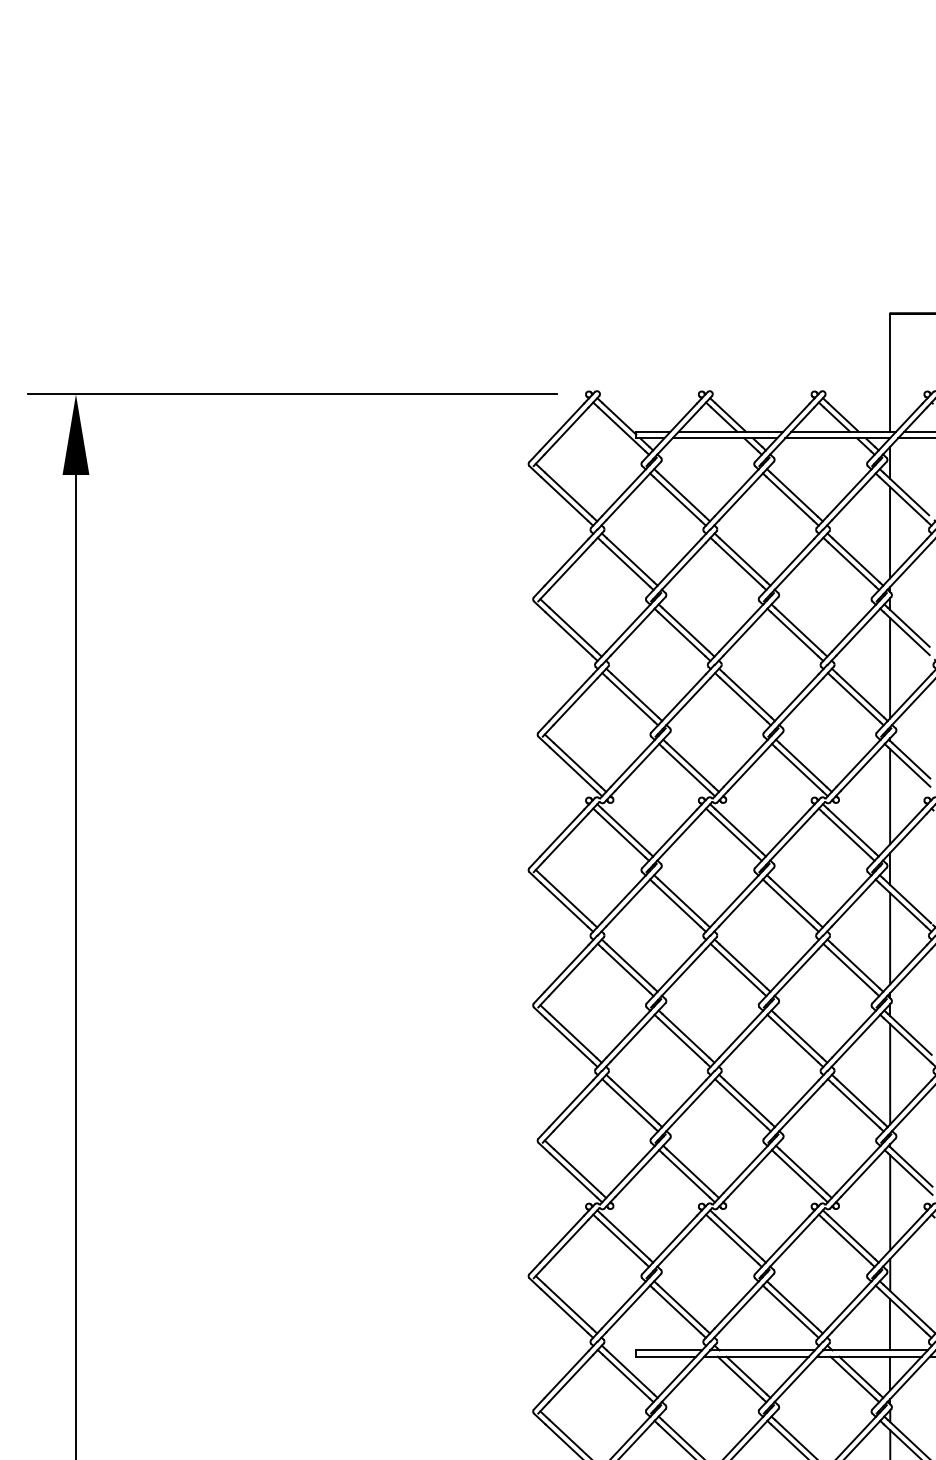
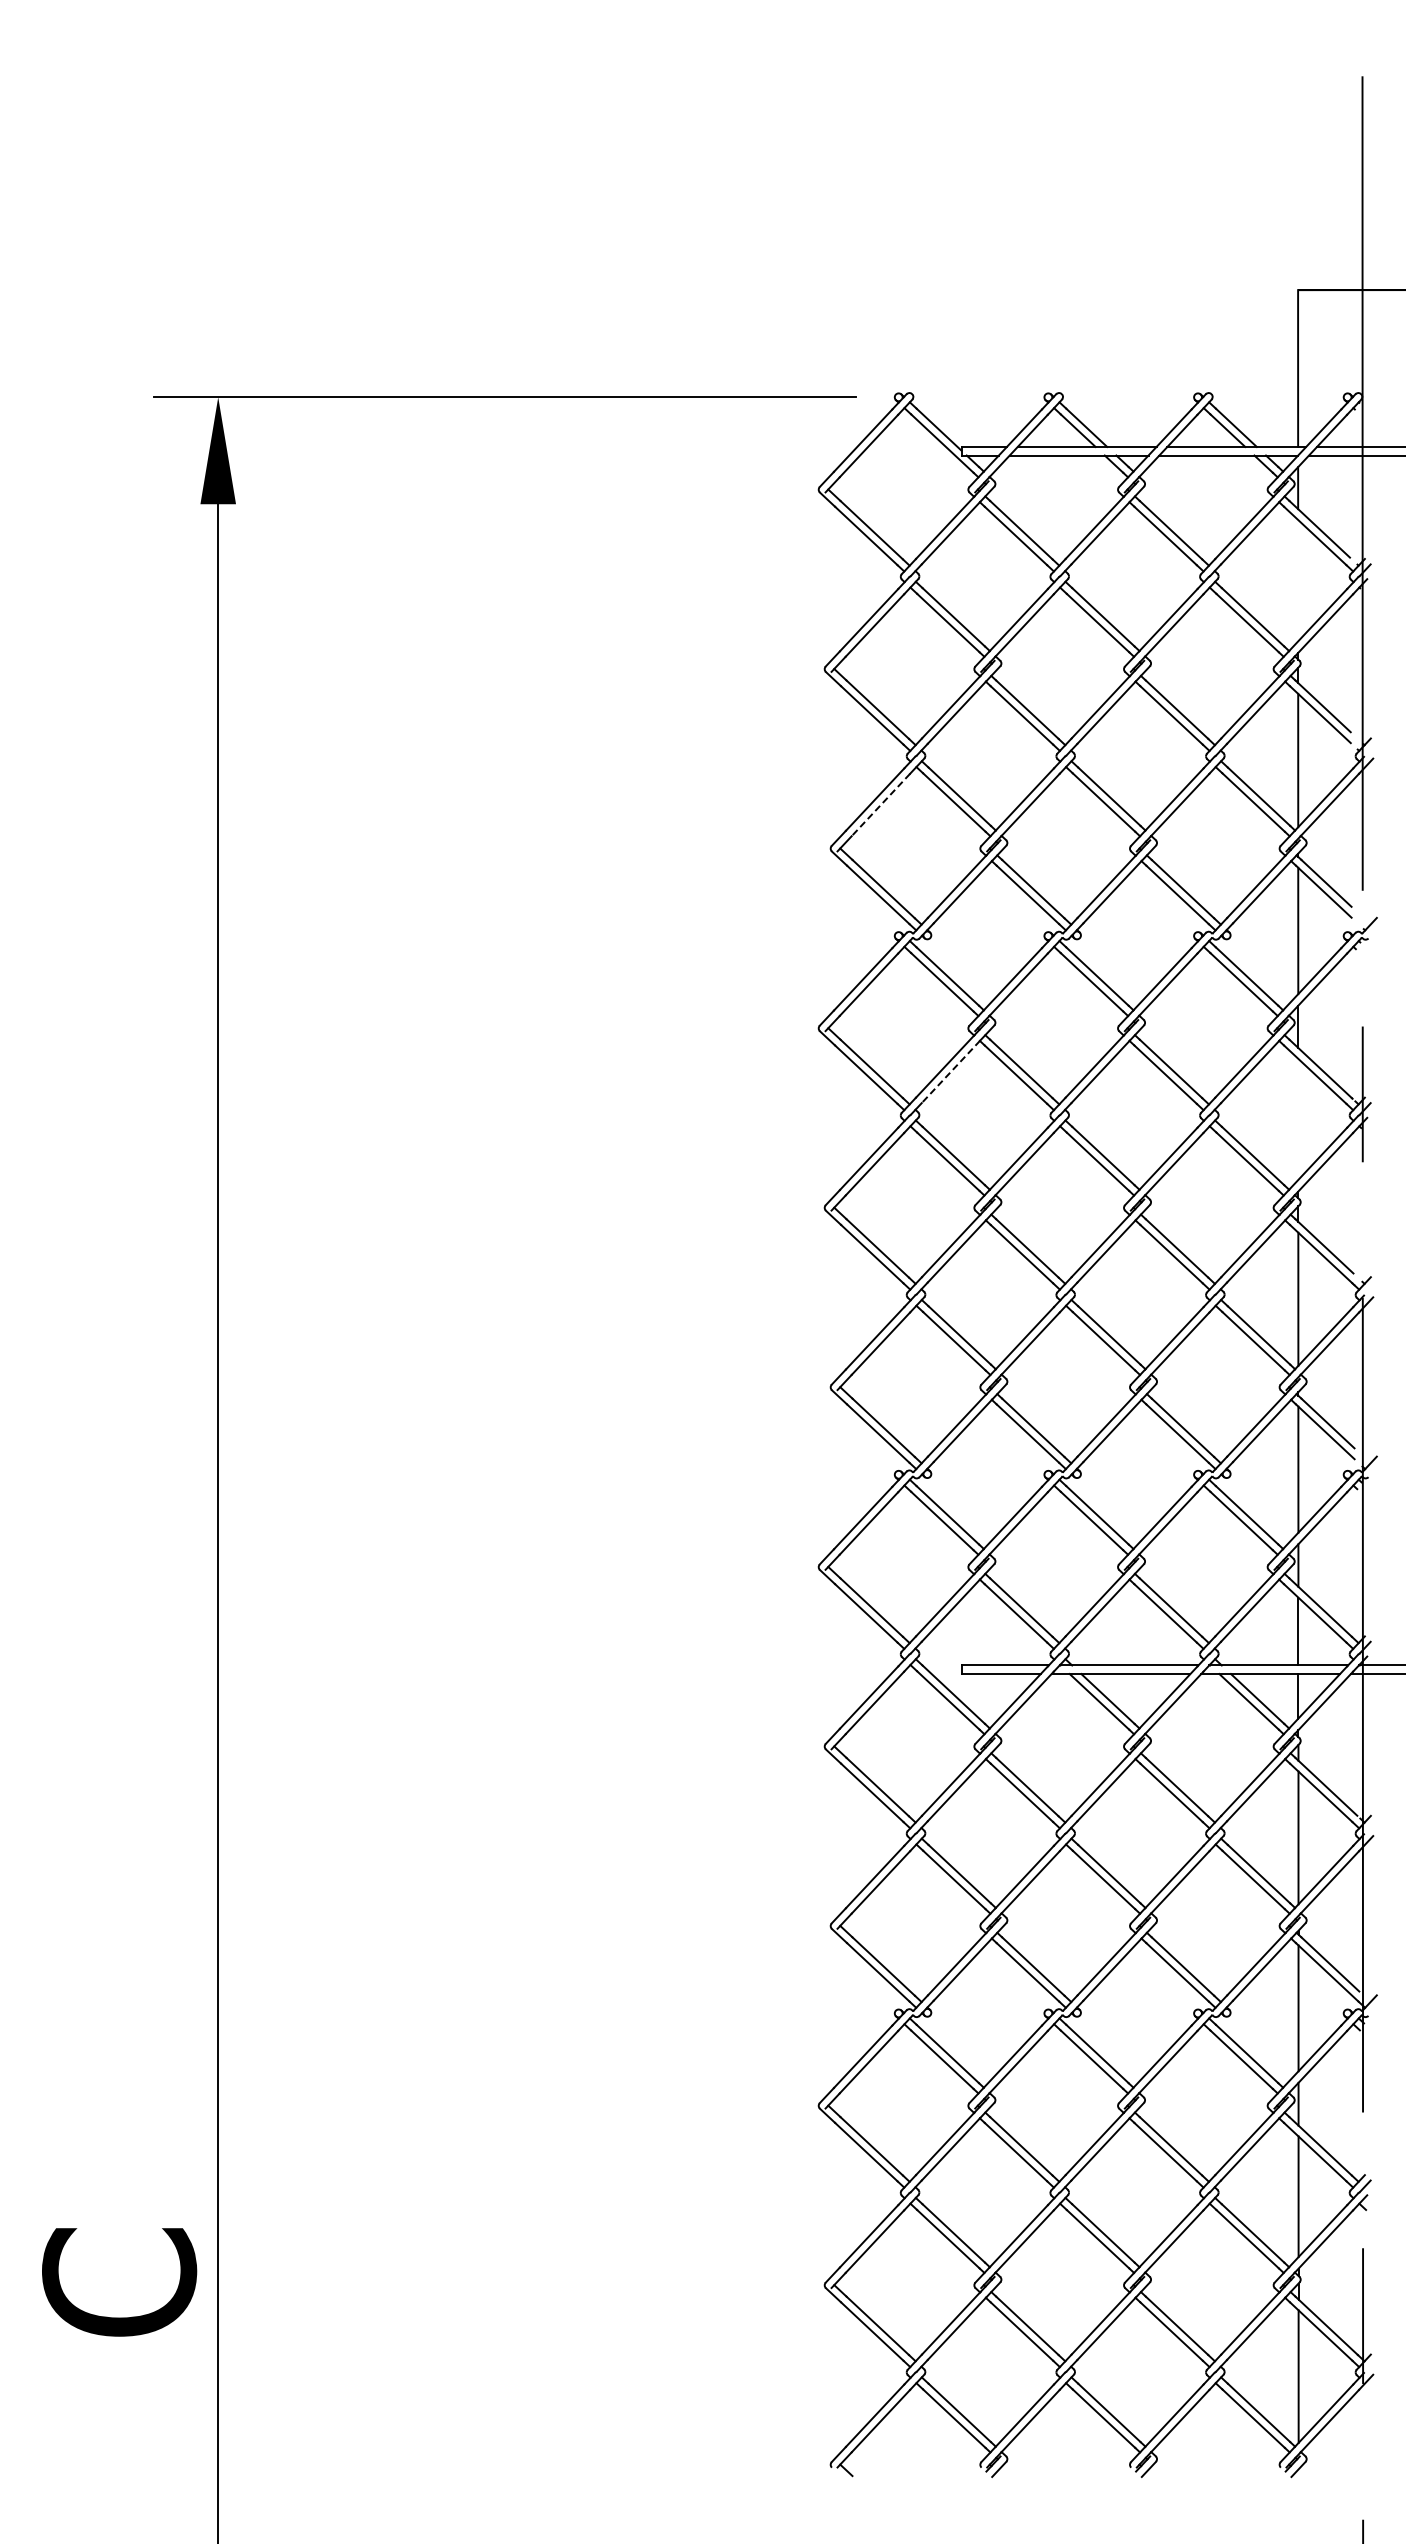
line: (890, 532) -> (1298, 580), removed
line: (575, 702) -> (880, 805), solid -> dashed
line: (627, 902) -> (950, 1071), solid -> dashed
line: (890, 938) -> (1298, 1118), removed

